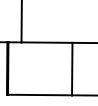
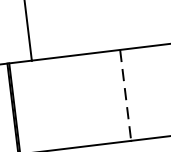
line: (72, 69) -> (126, 96), solid -> dashed

